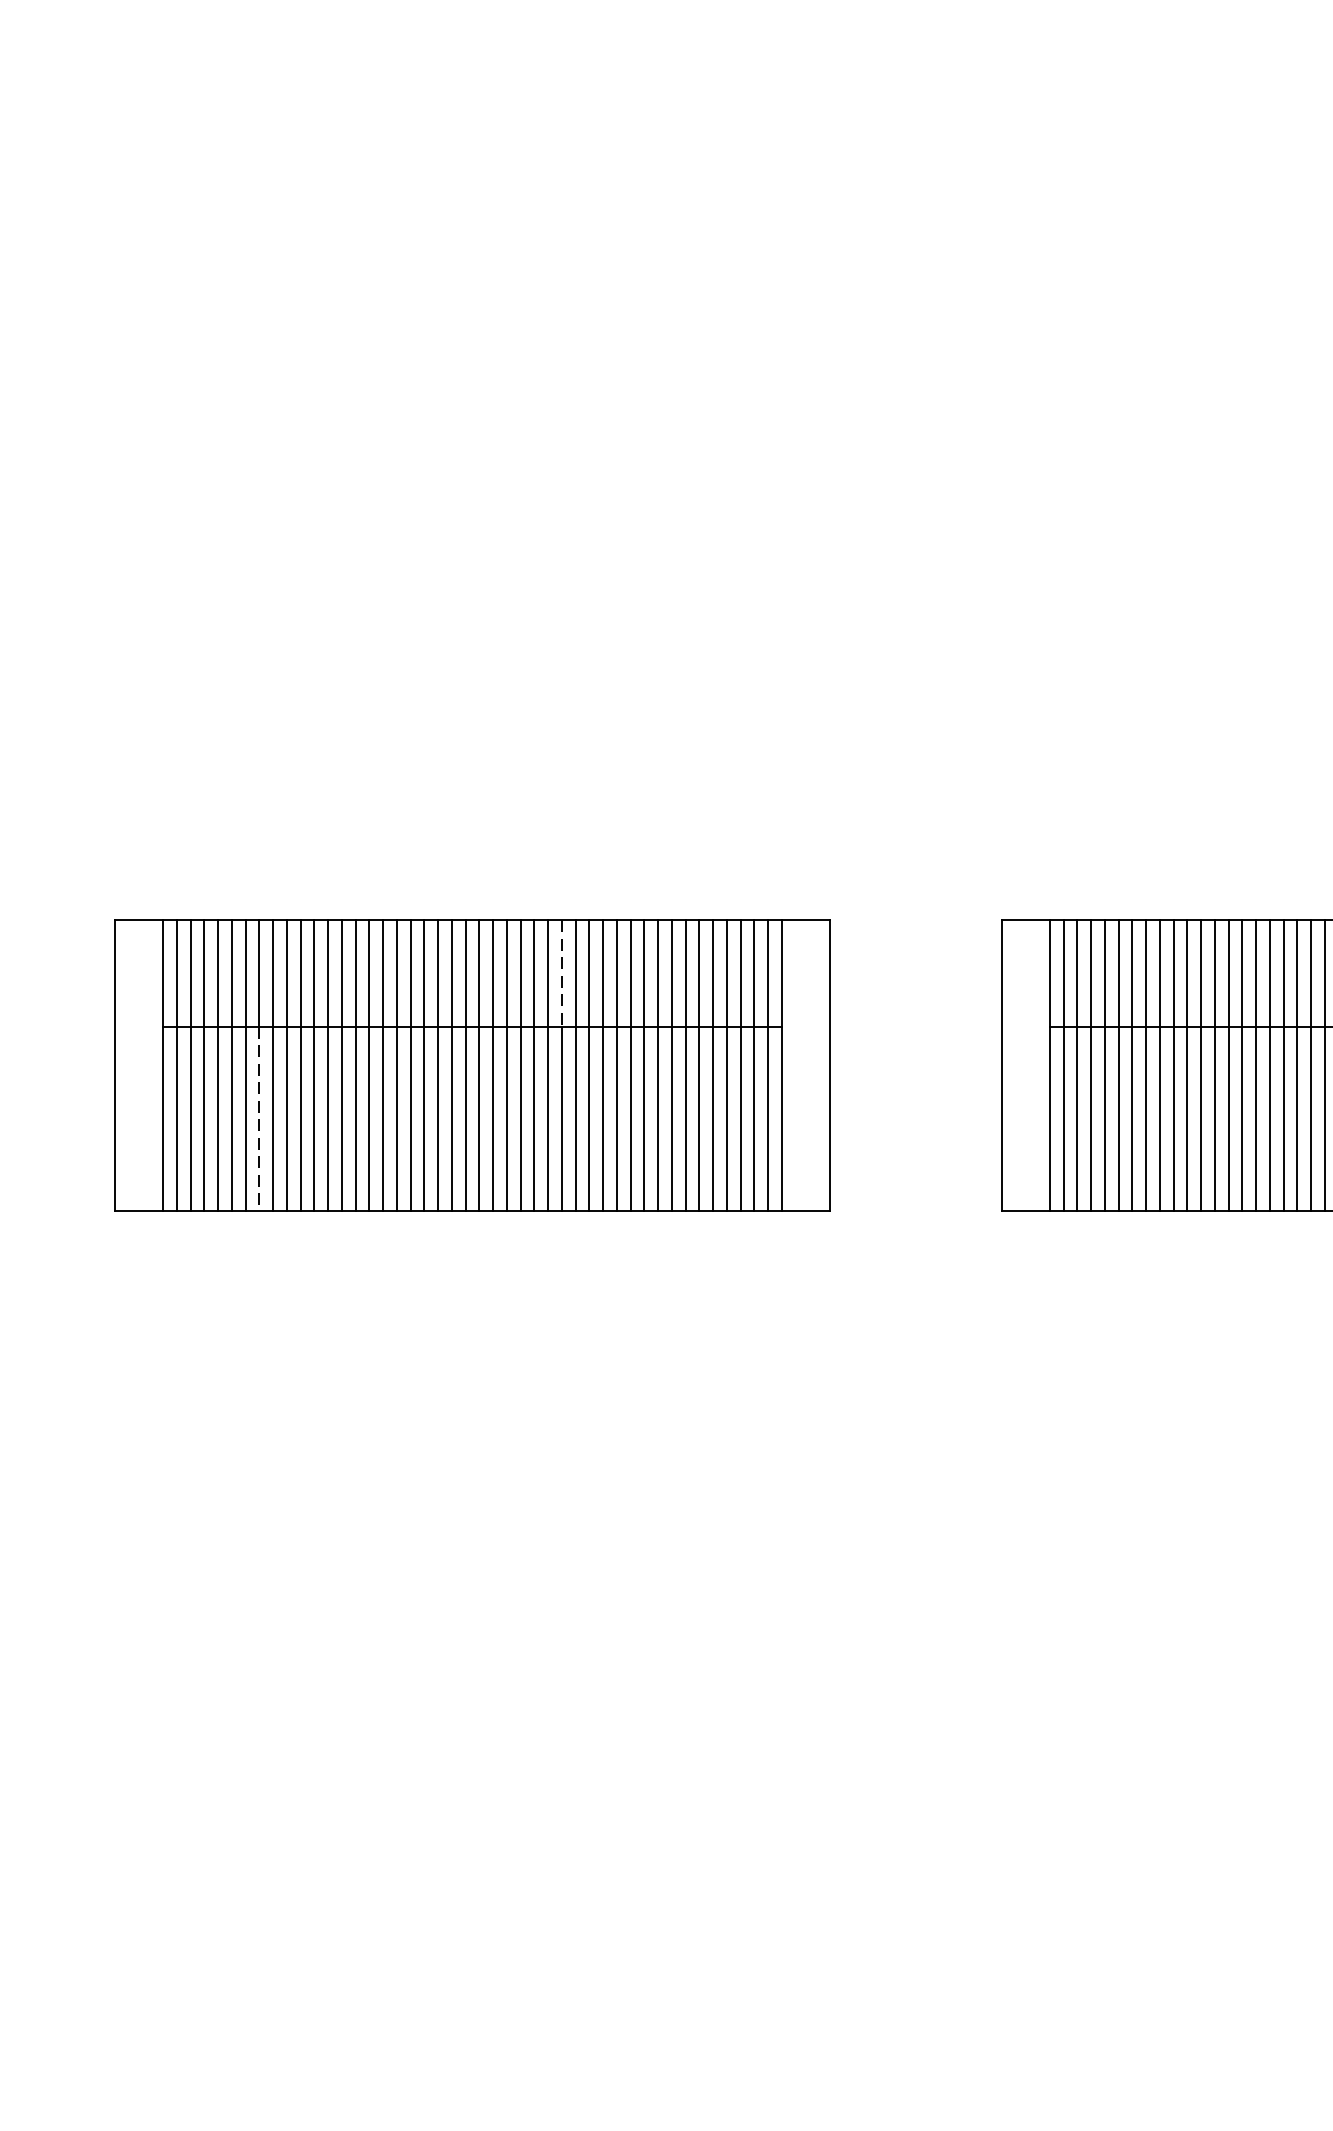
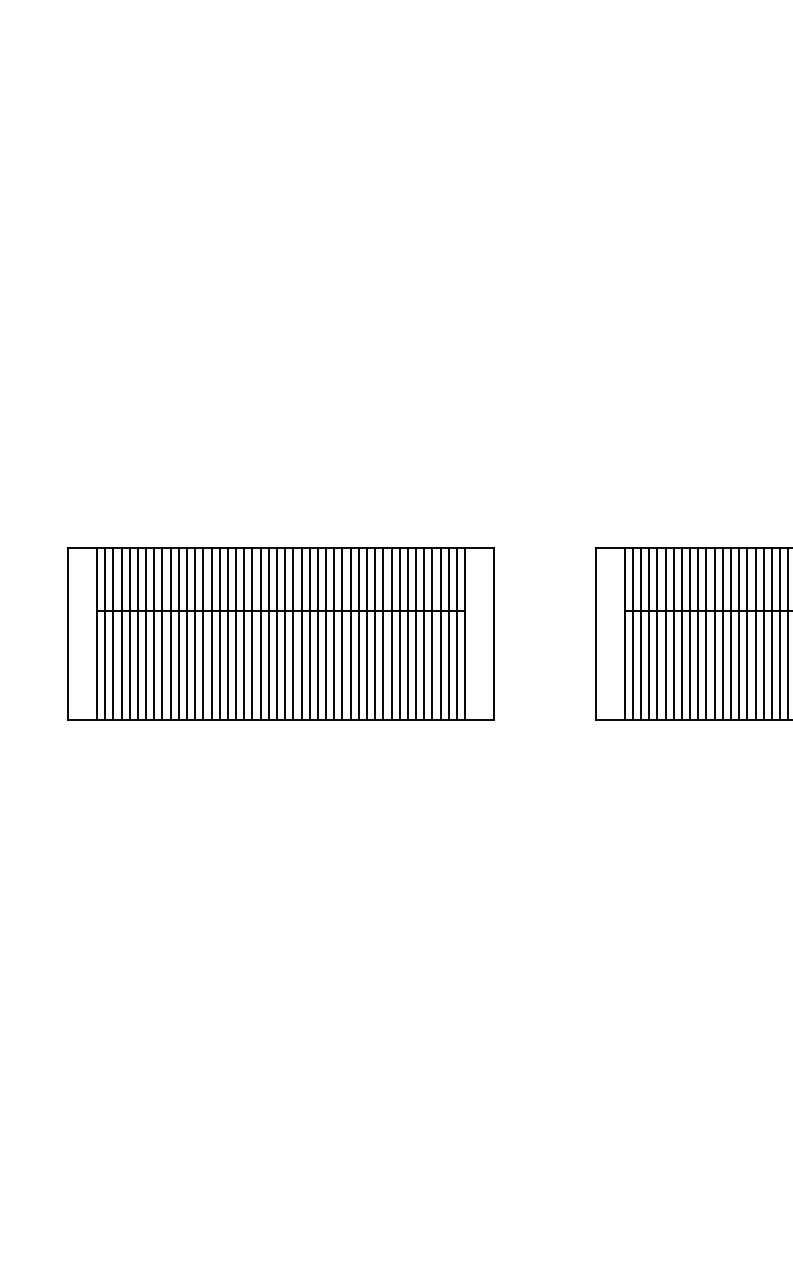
line: (562, 973) -> (334, 579), dashed -> solid
line: (259, 1118) -> (154, 665), dashed -> solid

